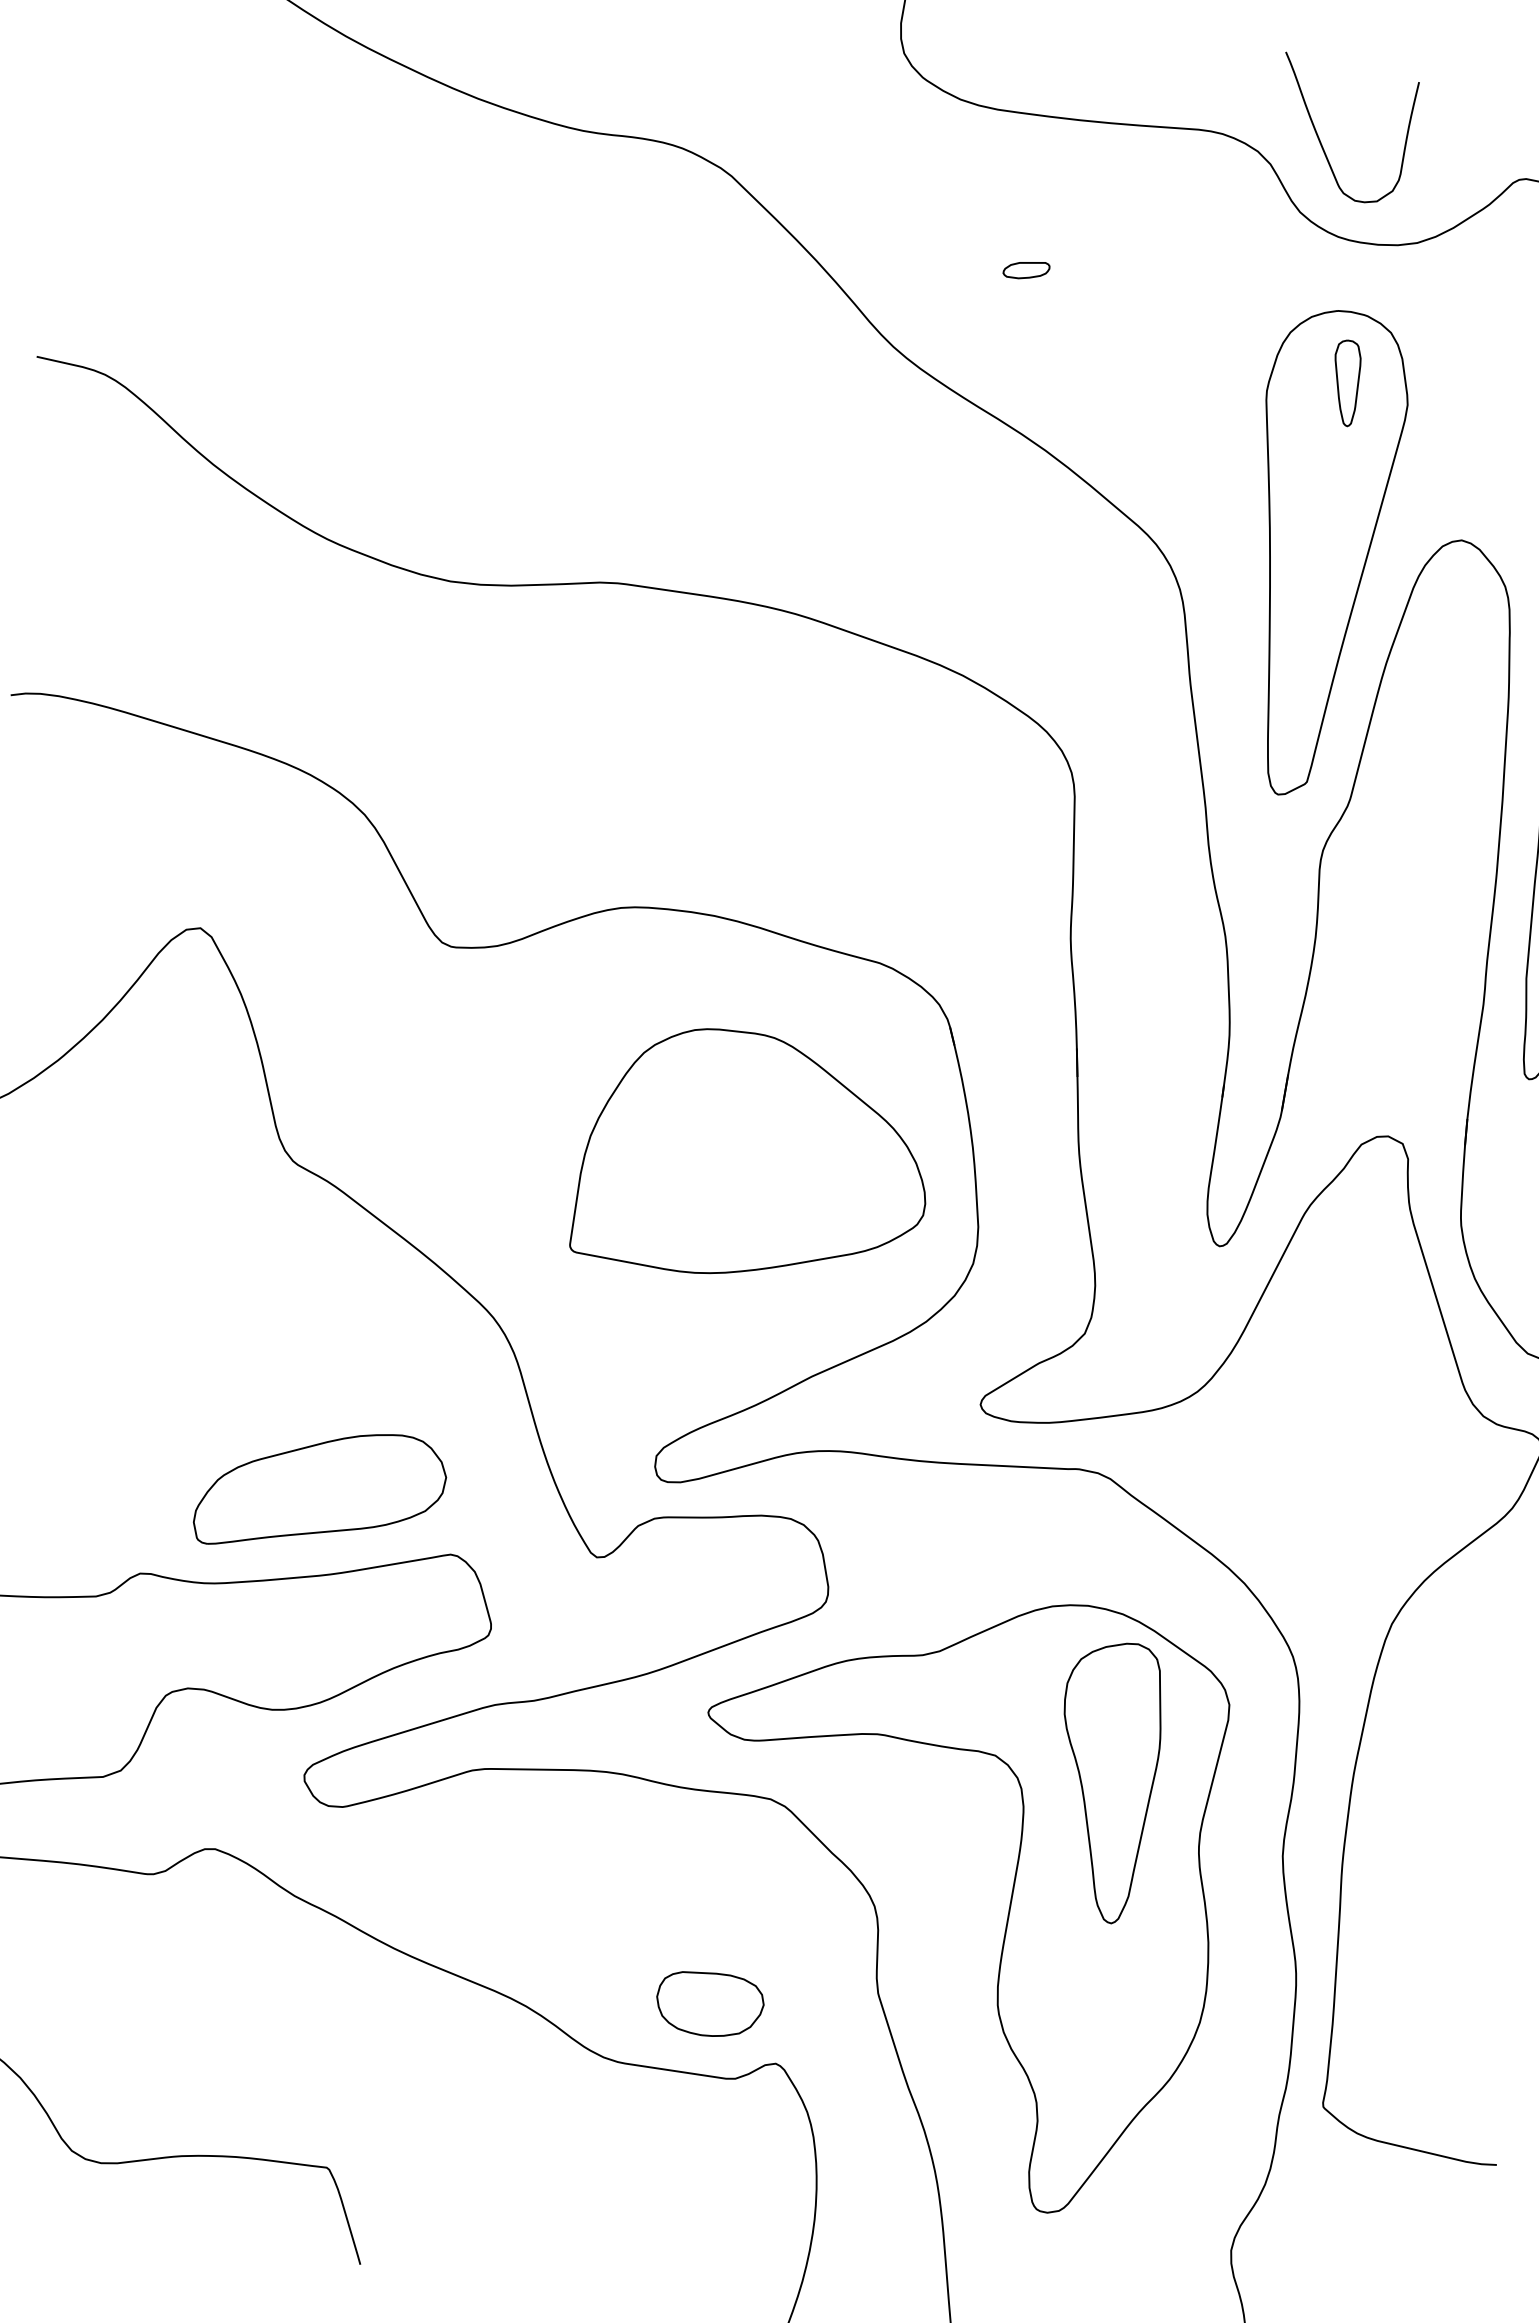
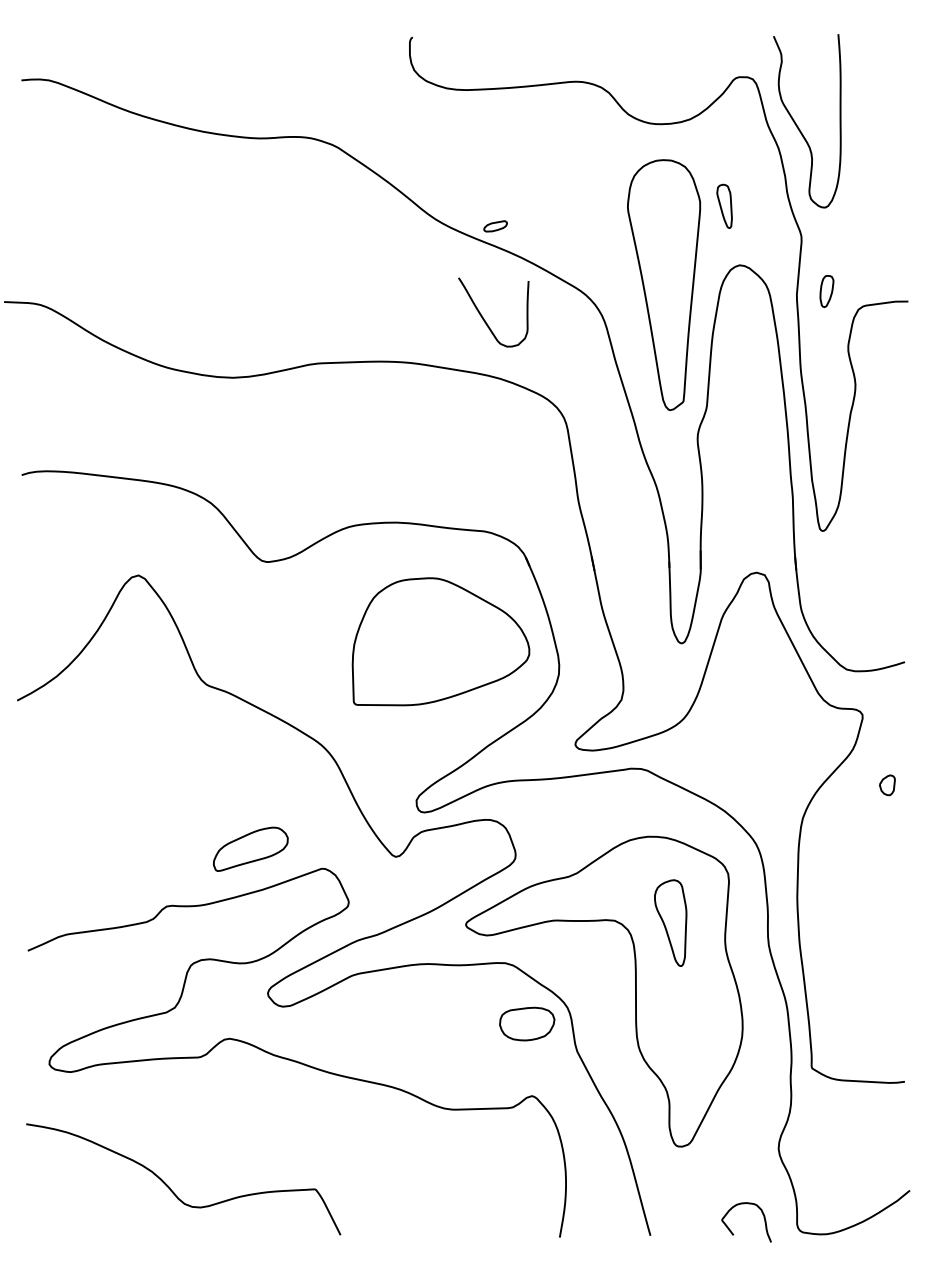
curve: (1321, 138) -> (484, 318), moved
part: (1026, 270) -> (495, 226), moved
part: (1345, 381) -> (724, 205), moved
part: (320, 1493) -> (250, 849), size x0.6
part: (1101, 1778) -> (670, 922), size x0.6
part: (710, 2003) -> (527, 1023), moved

